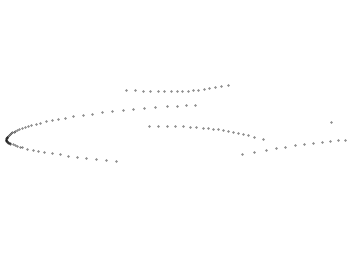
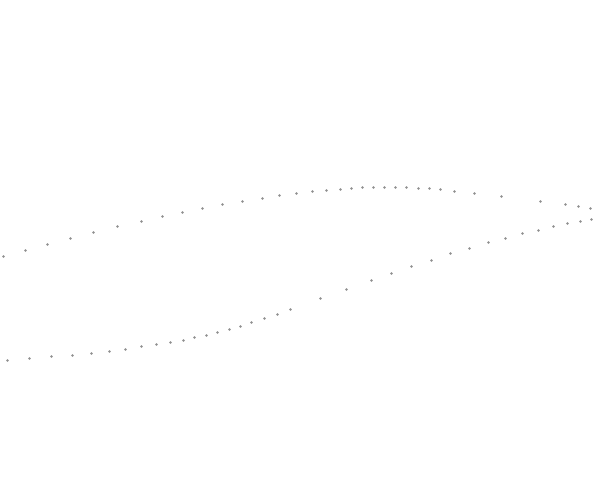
part: (177, 88) -> (183, 333), moved
part: (206, 132) -> (349, 198), moved

